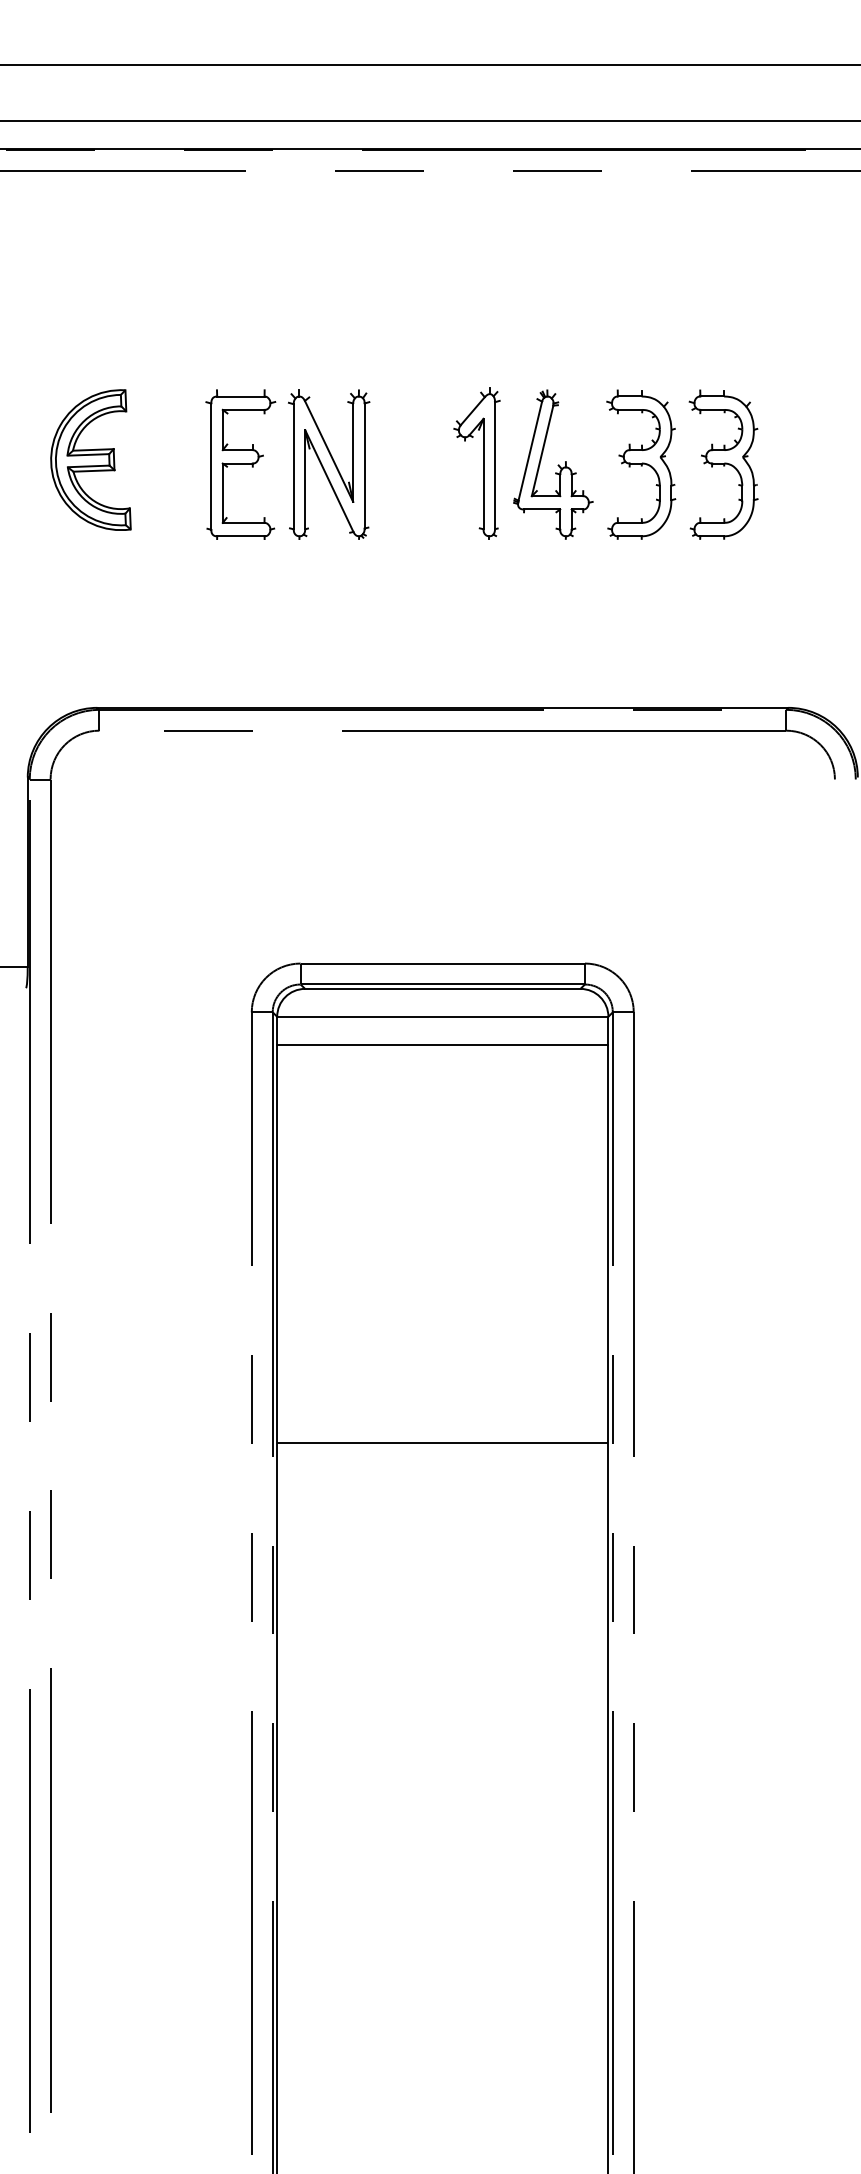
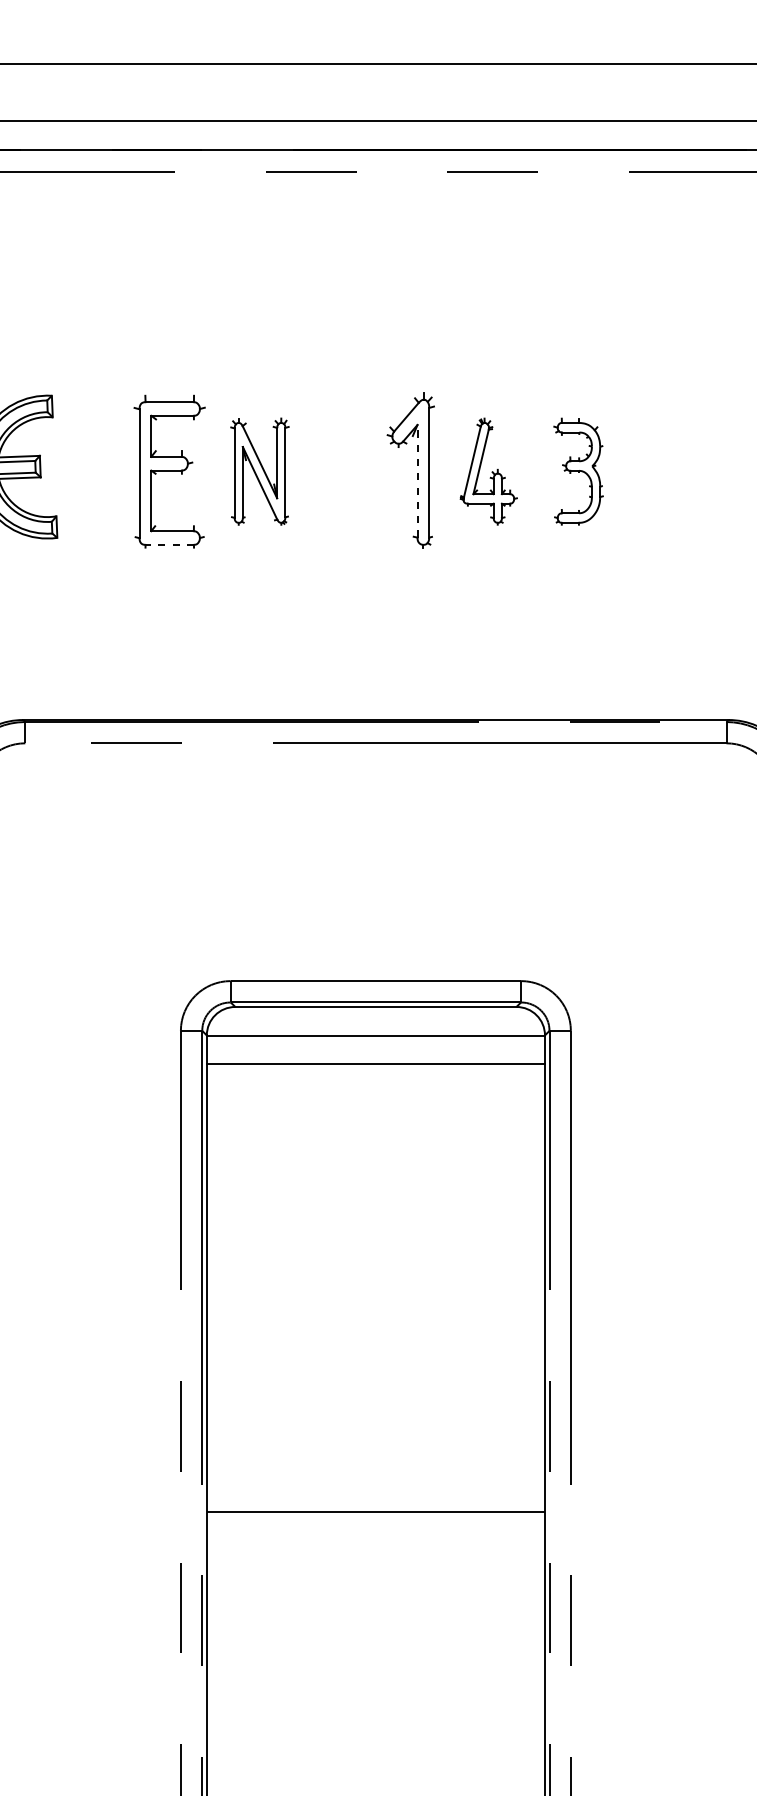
part: (329, 464) -> (260, 471), size x0.7
part: (553, 464) -> (488, 471), size x0.7
part: (641, 464) -> (578, 471), size x0.7
part: (723, 464) -> (662, 471), removed
line: (483, 473) -> (417, 480), solid -> dashed
line: (240, 536) -> (169, 545), solid -> dashed
line: (442, 1443) -> (375, 1511), moved

